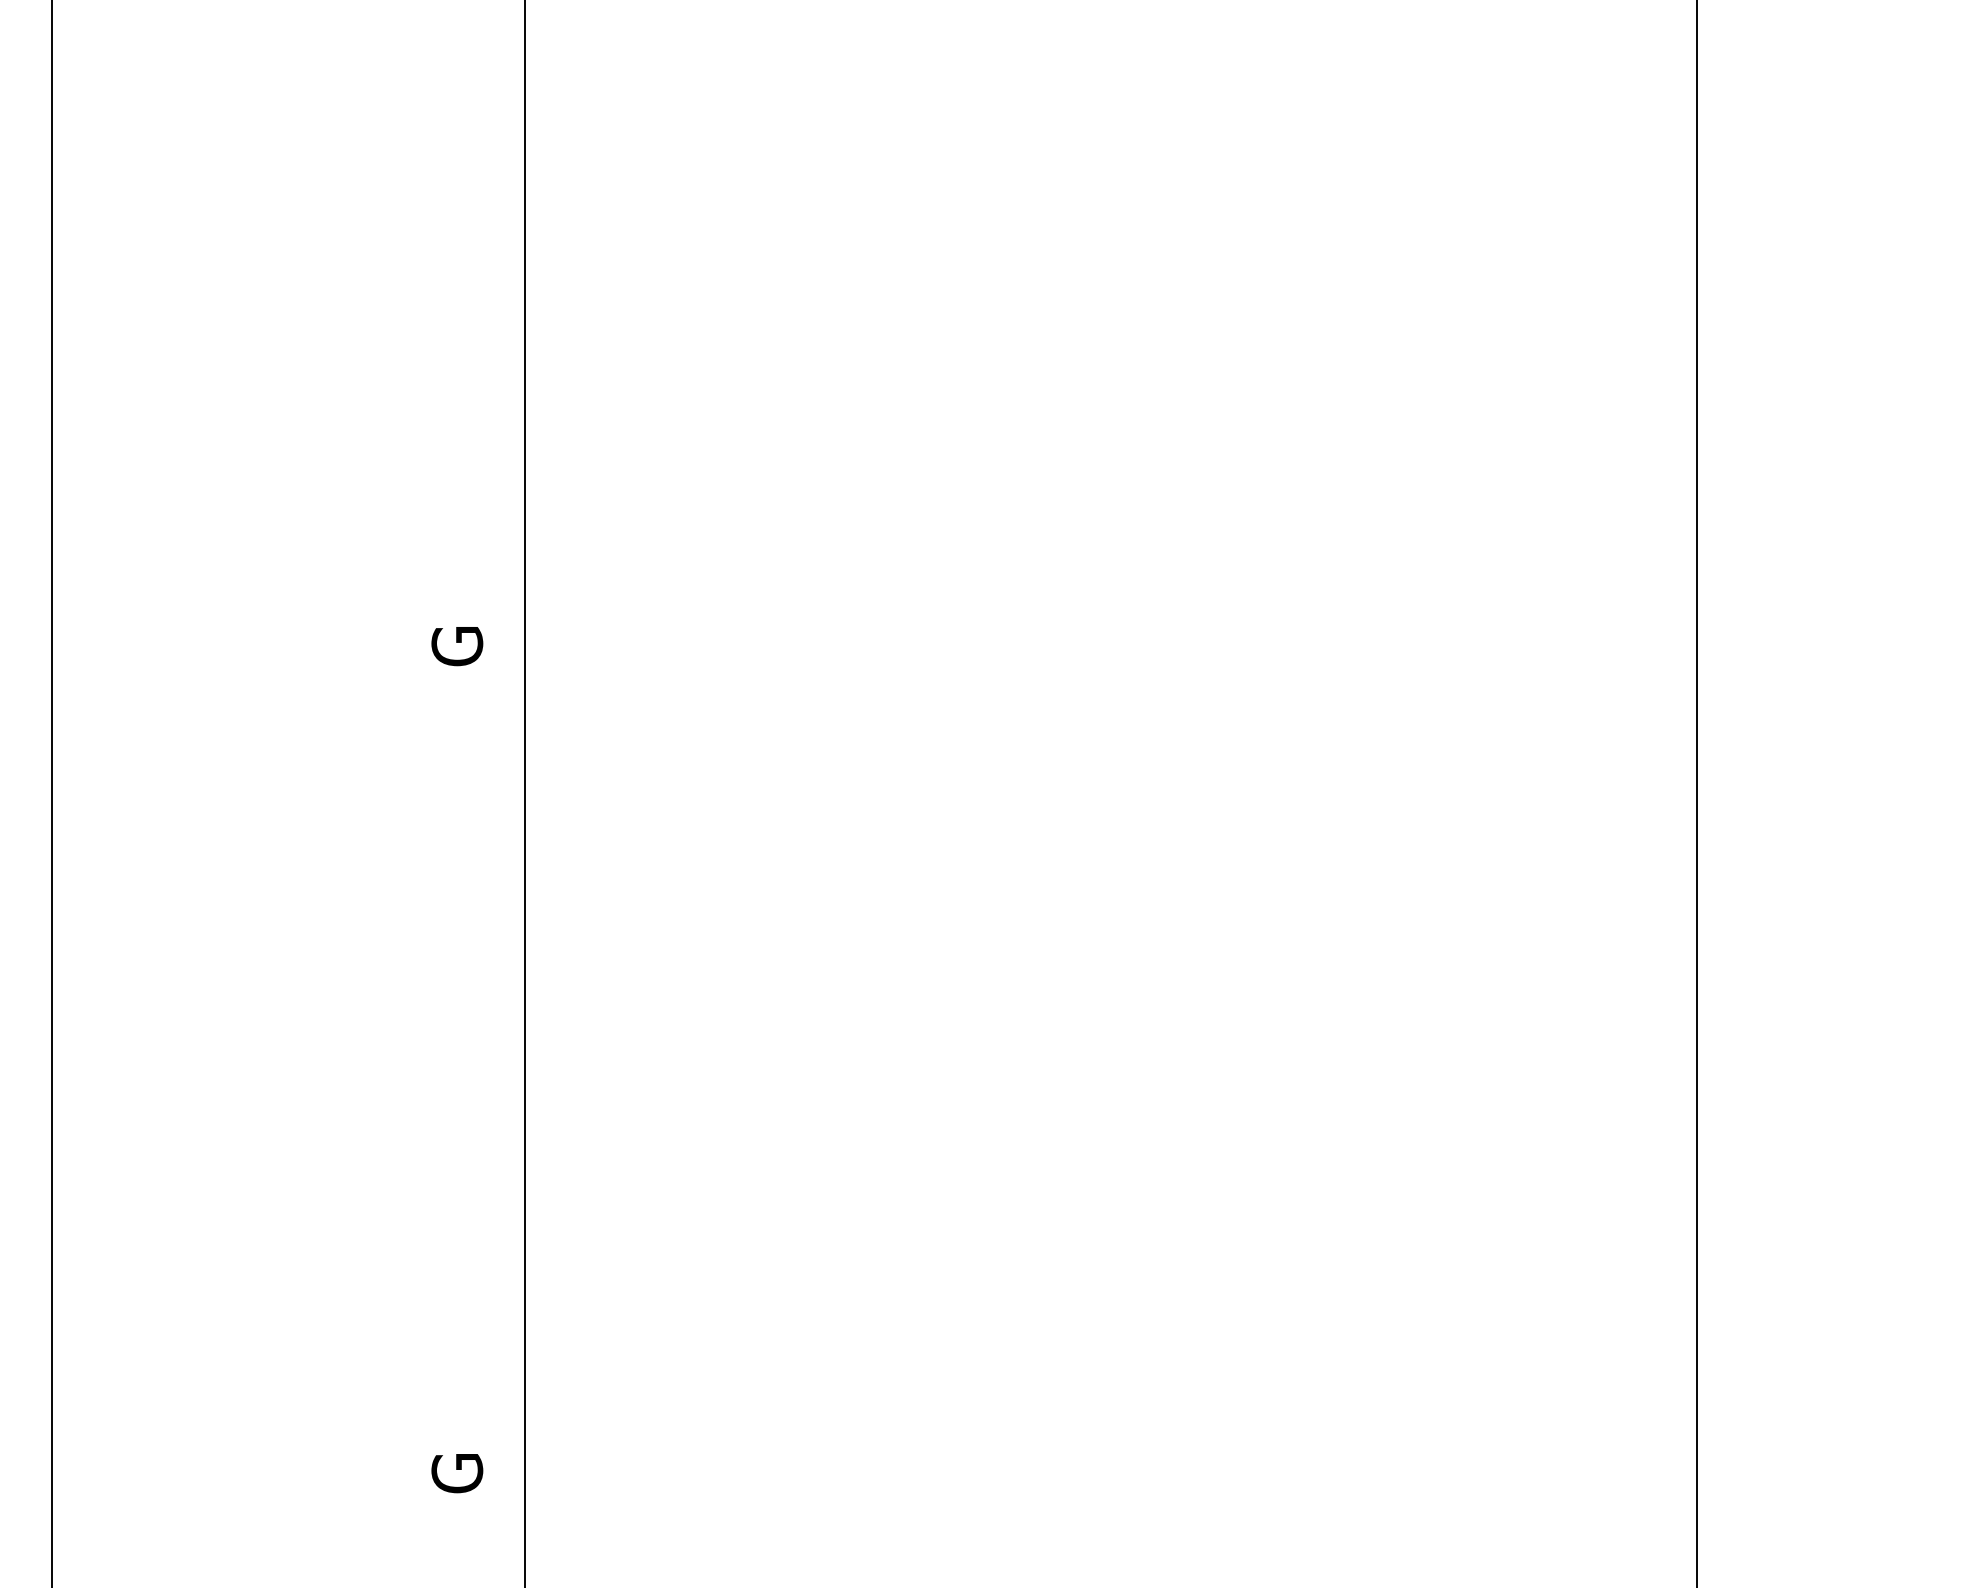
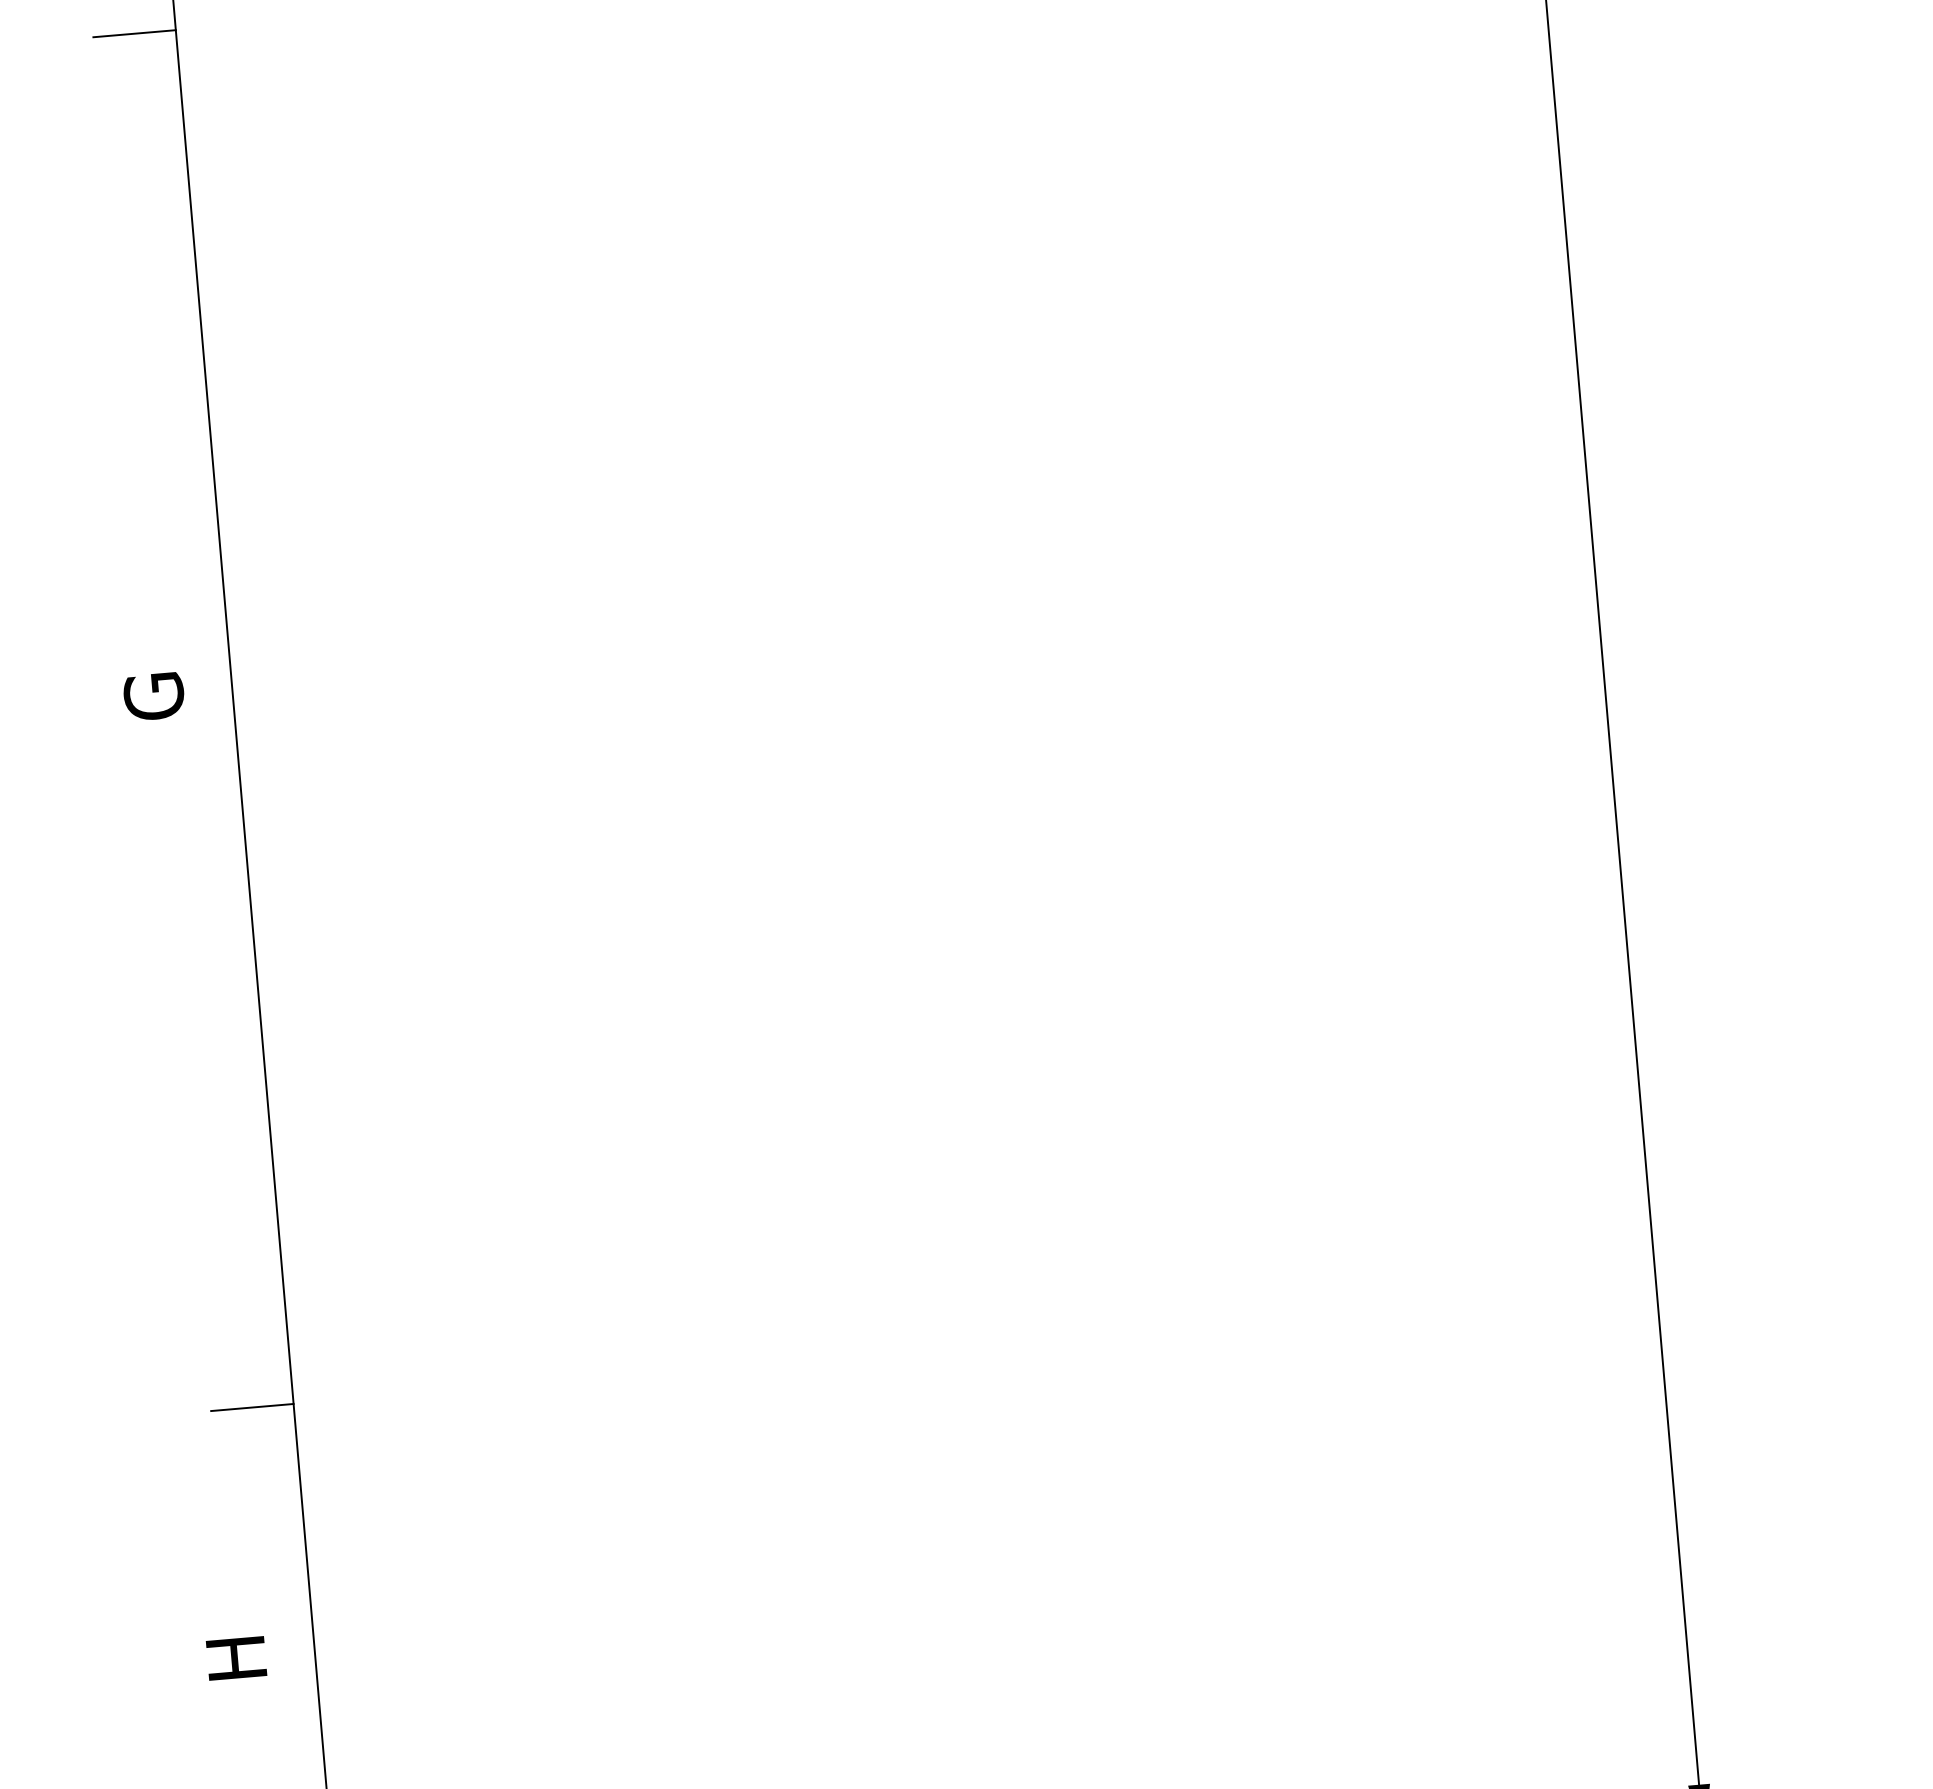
line: (488, 78) -> (133, 33), added
line: (488, 1260) -> (251, 1407), added
text: (457, 1473) -> (236, 1658), G -> H

